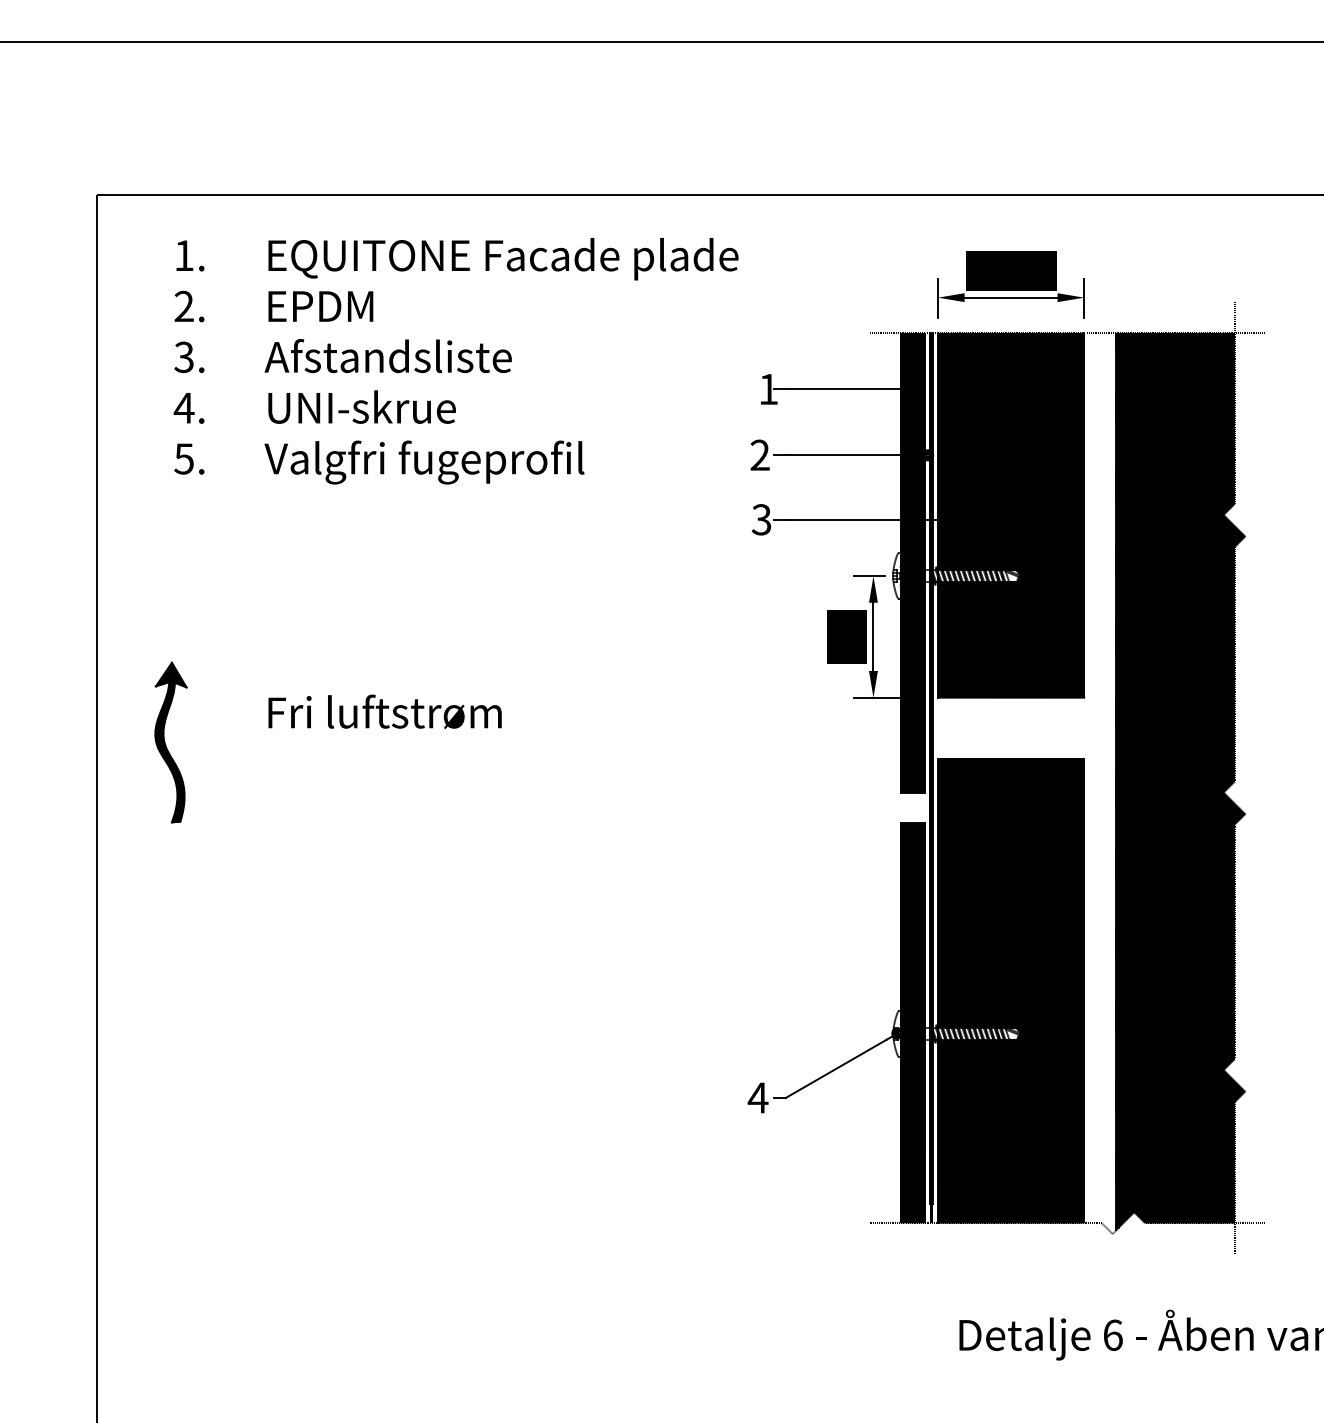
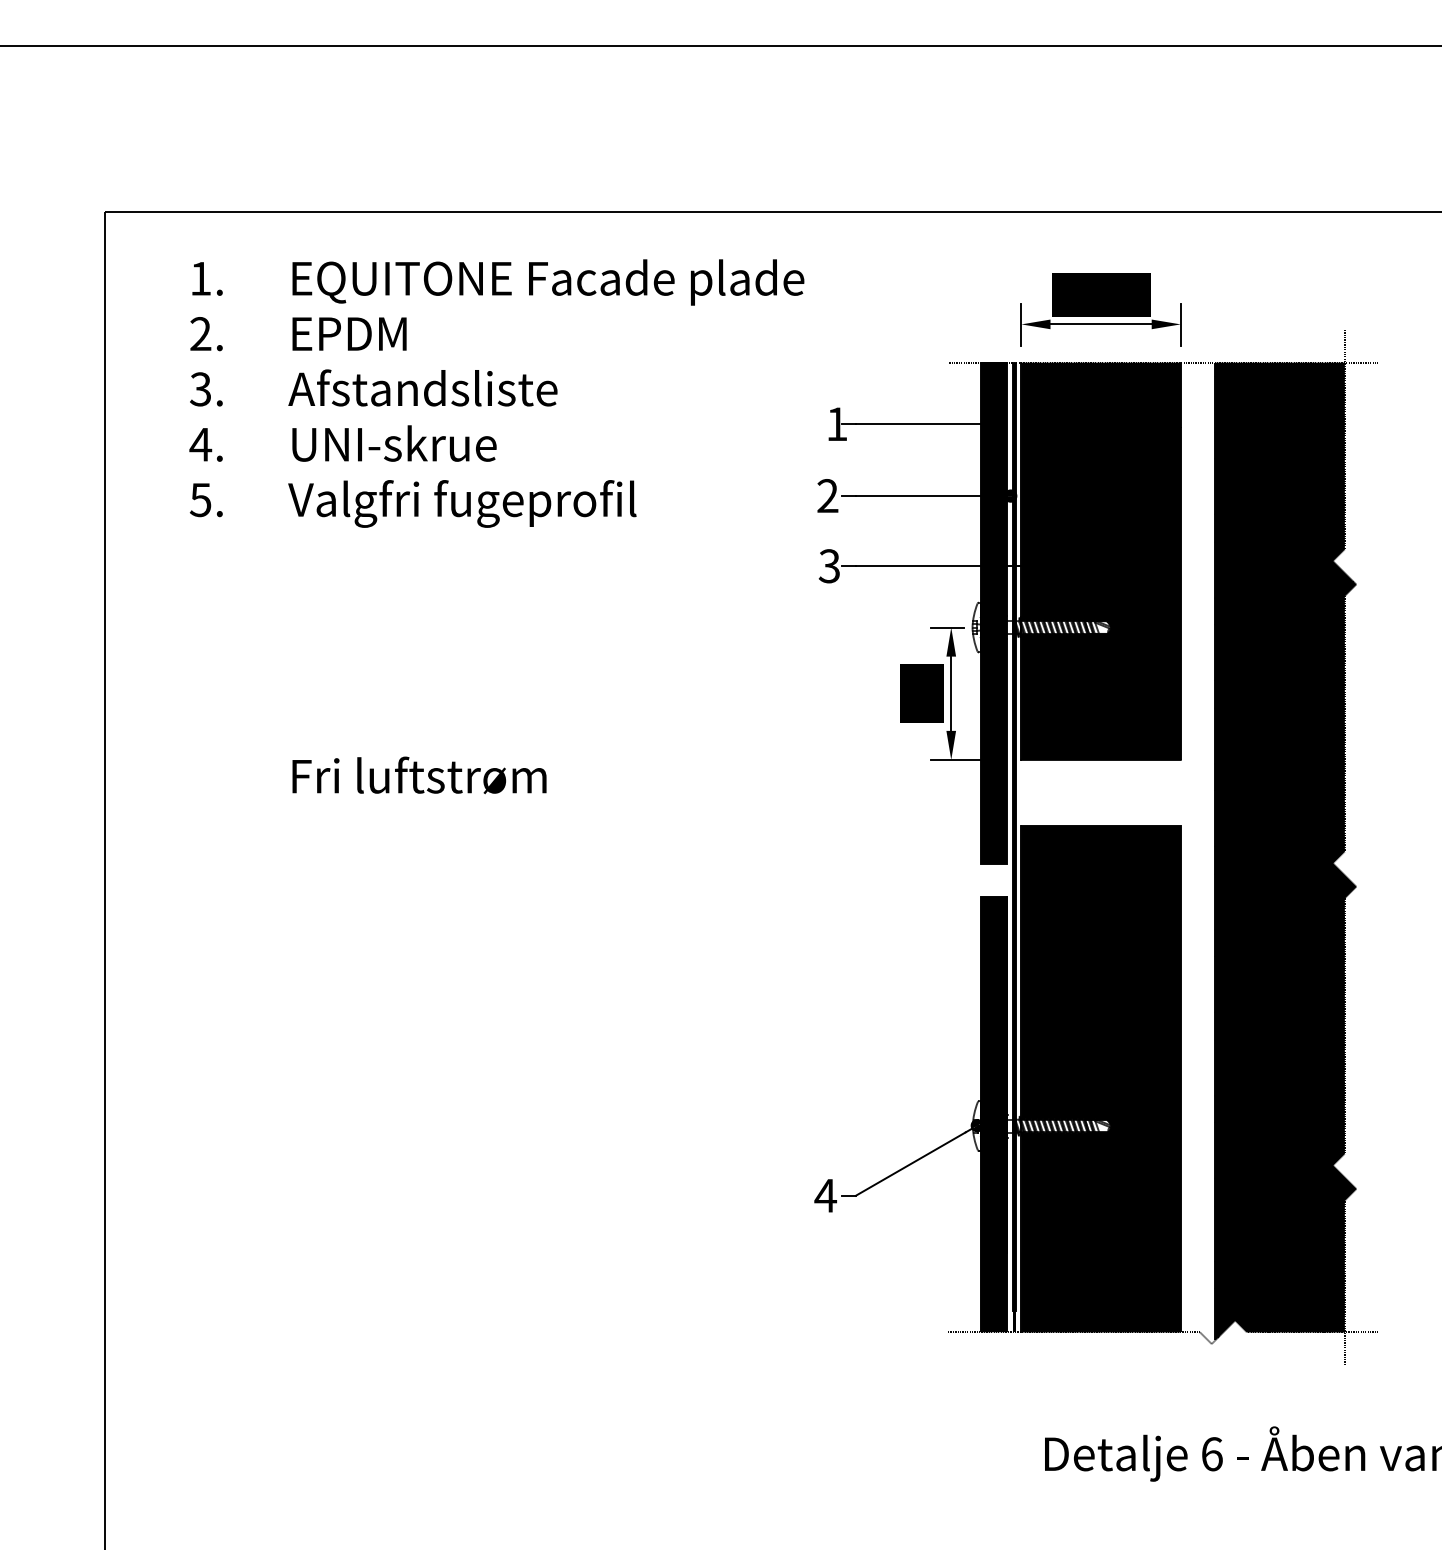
part: (171, 742) -> (186, 808), removed

